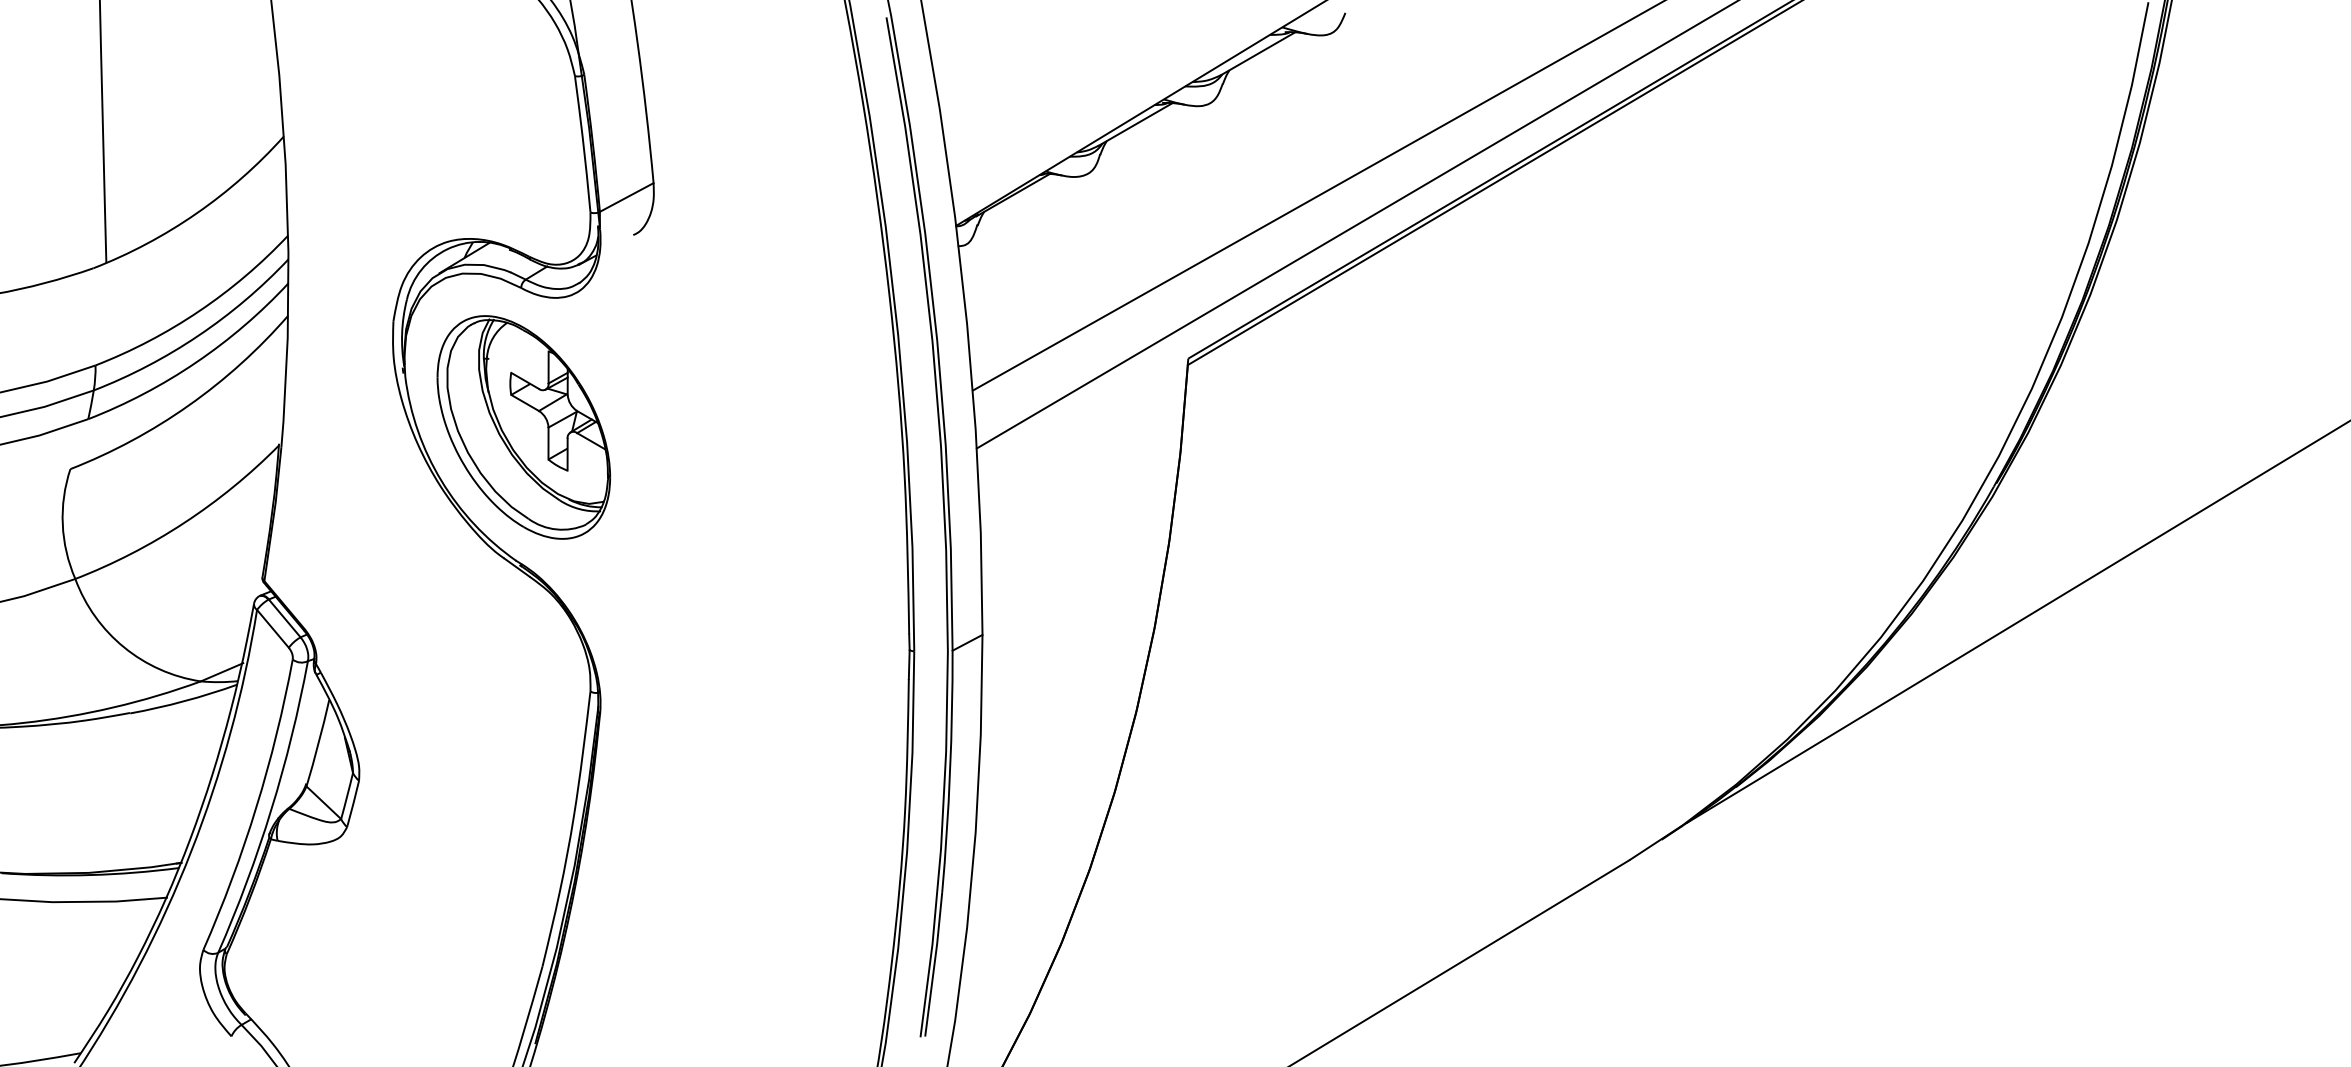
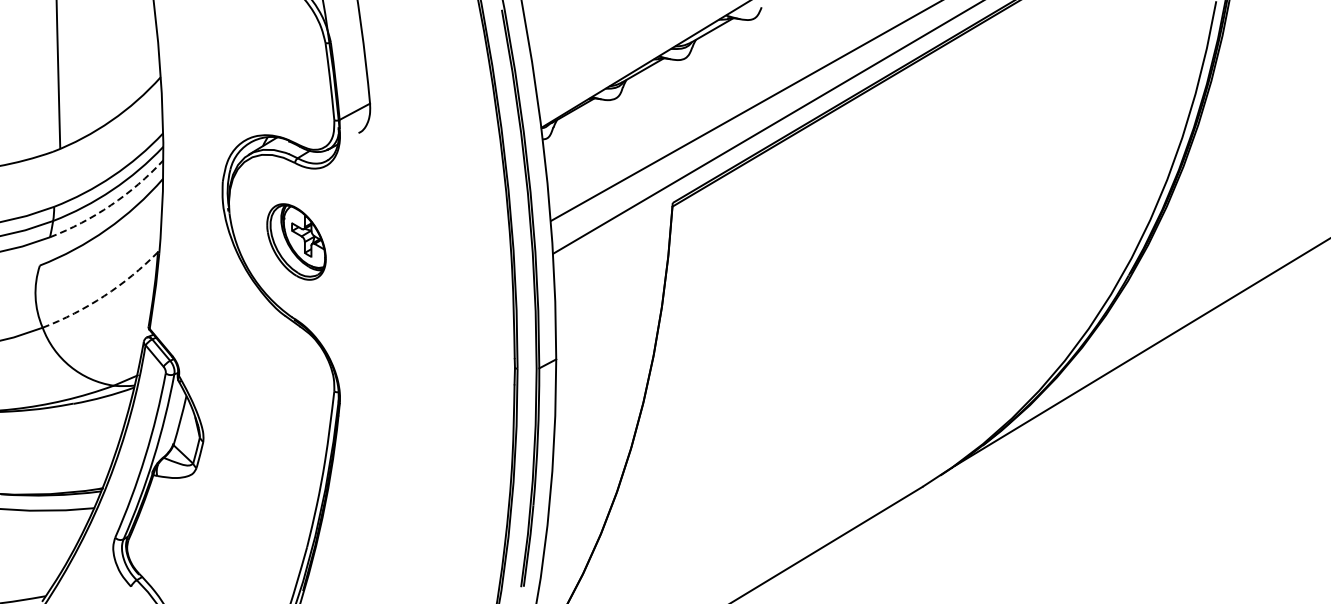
arc: (196, 363) -> (111, 205), solid -> dashed
part: (523, 426) -> (296, 241), size x0.6
arc: (184, 523) -> (104, 296), solid -> dashed

